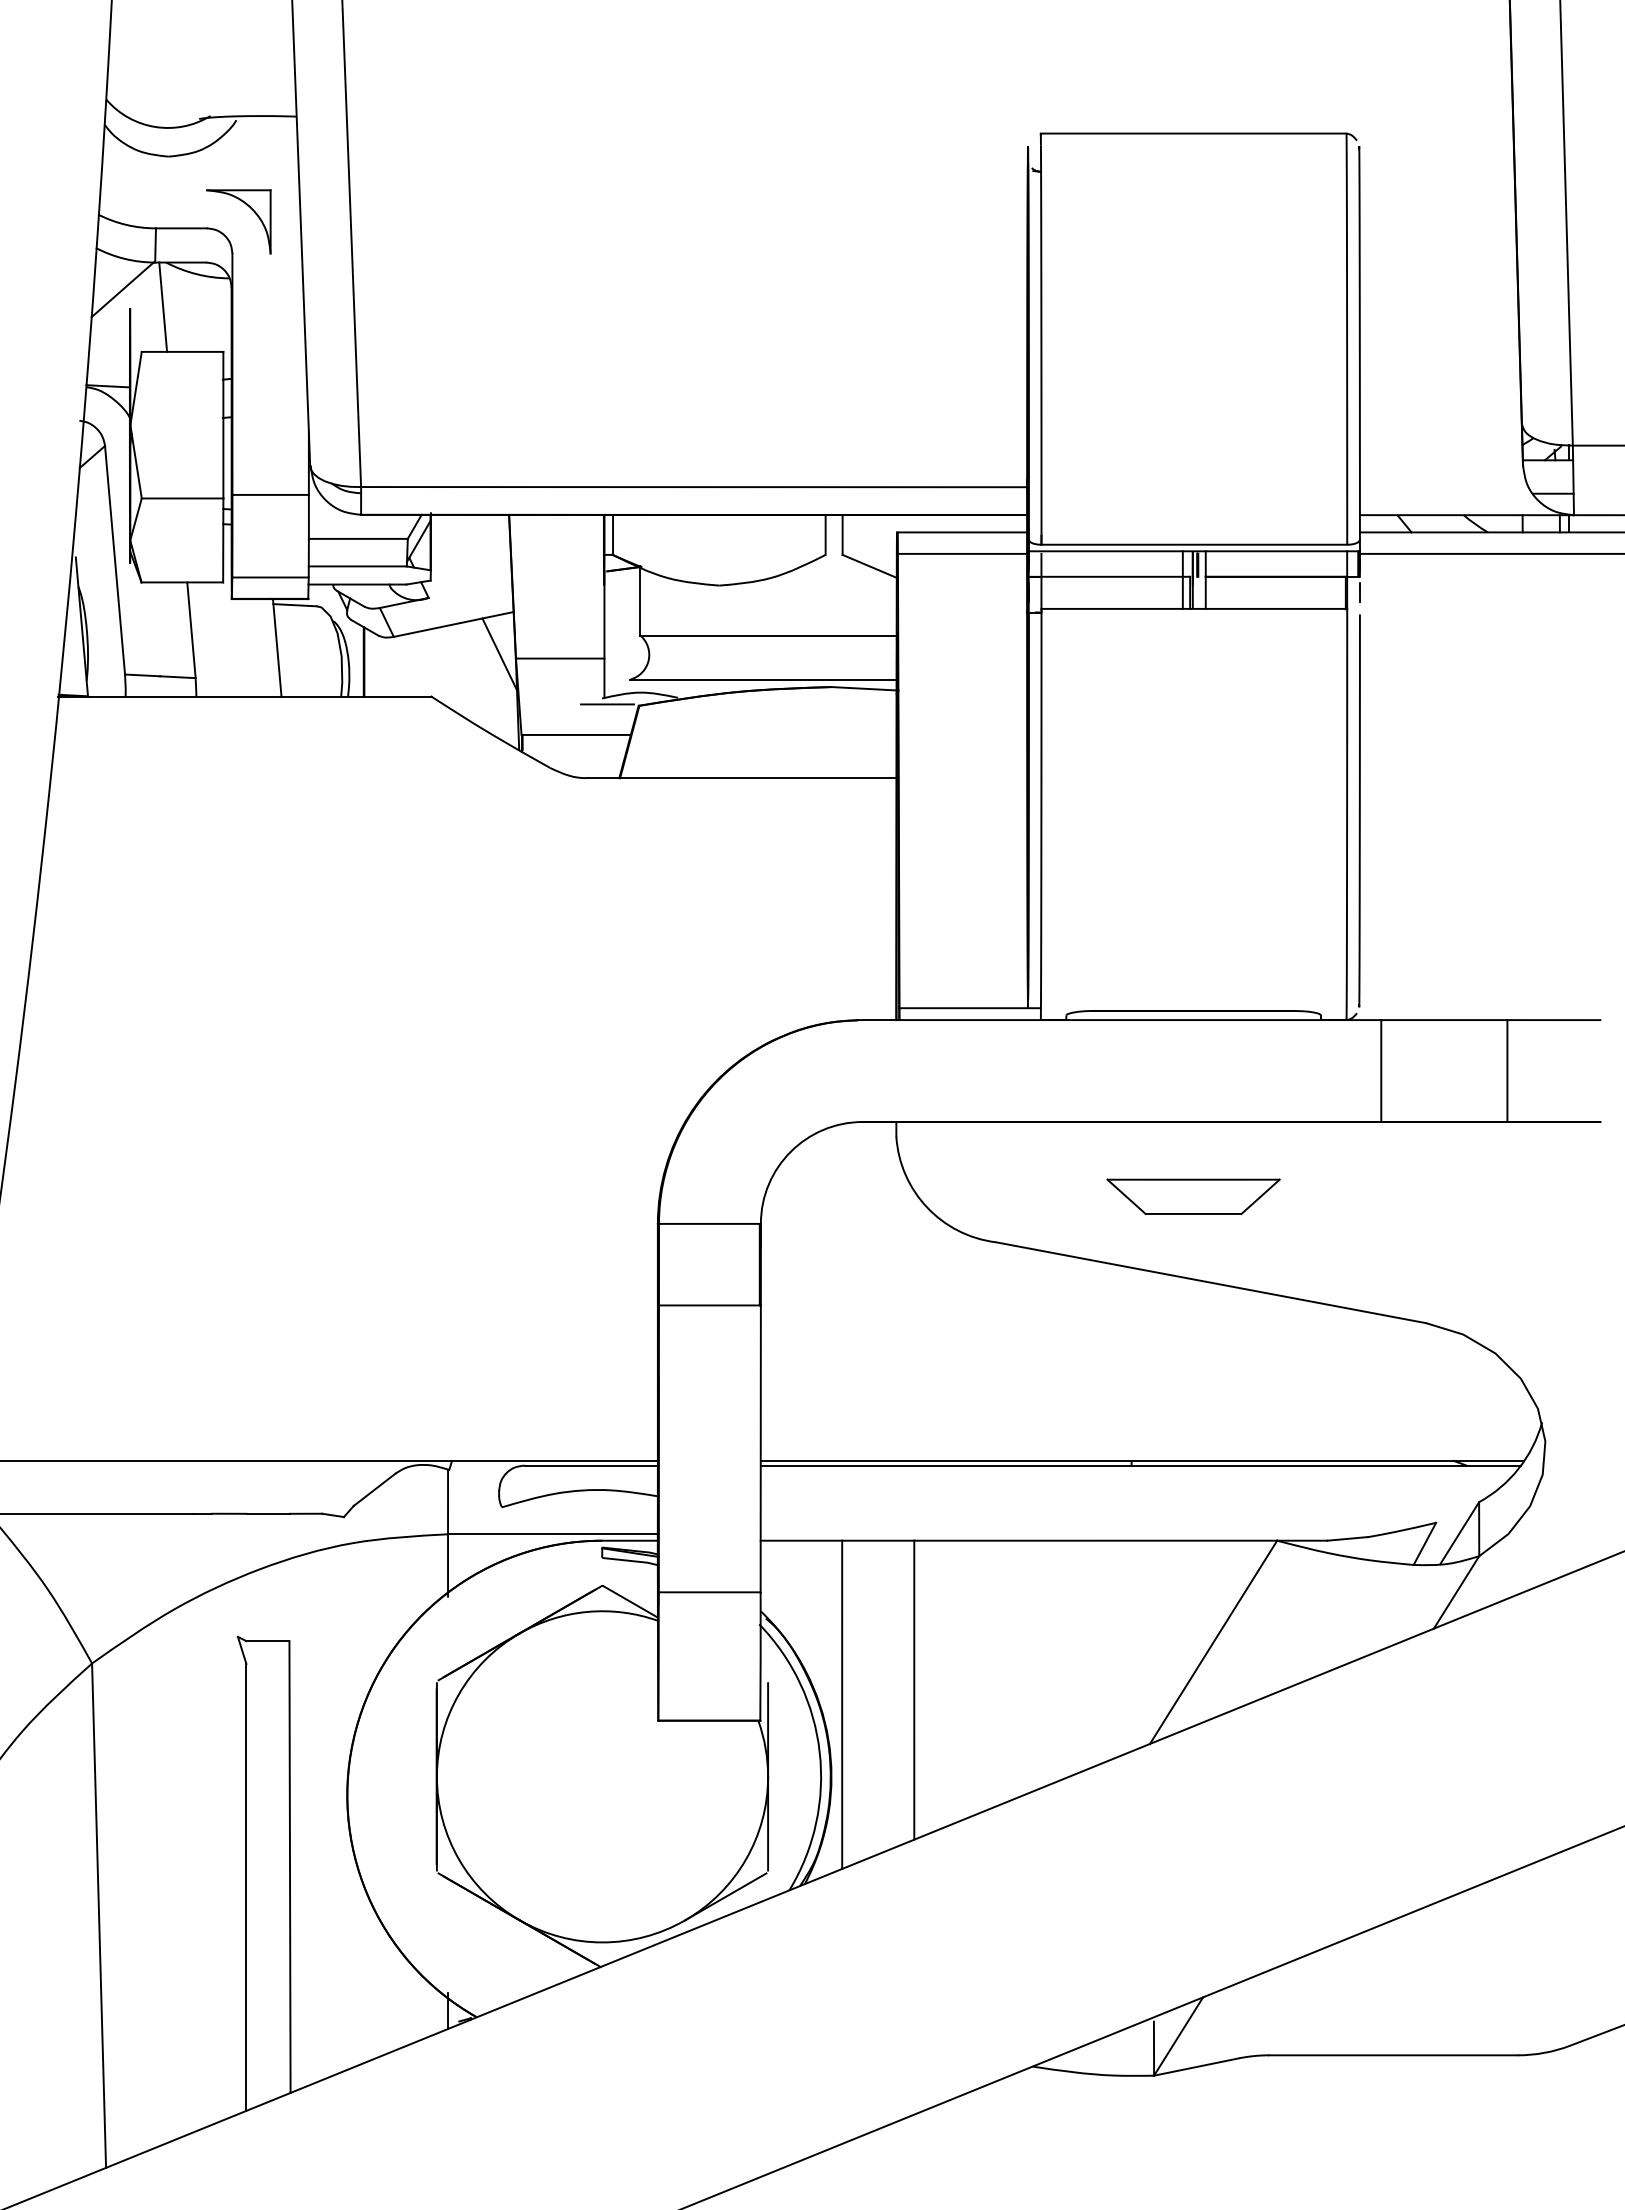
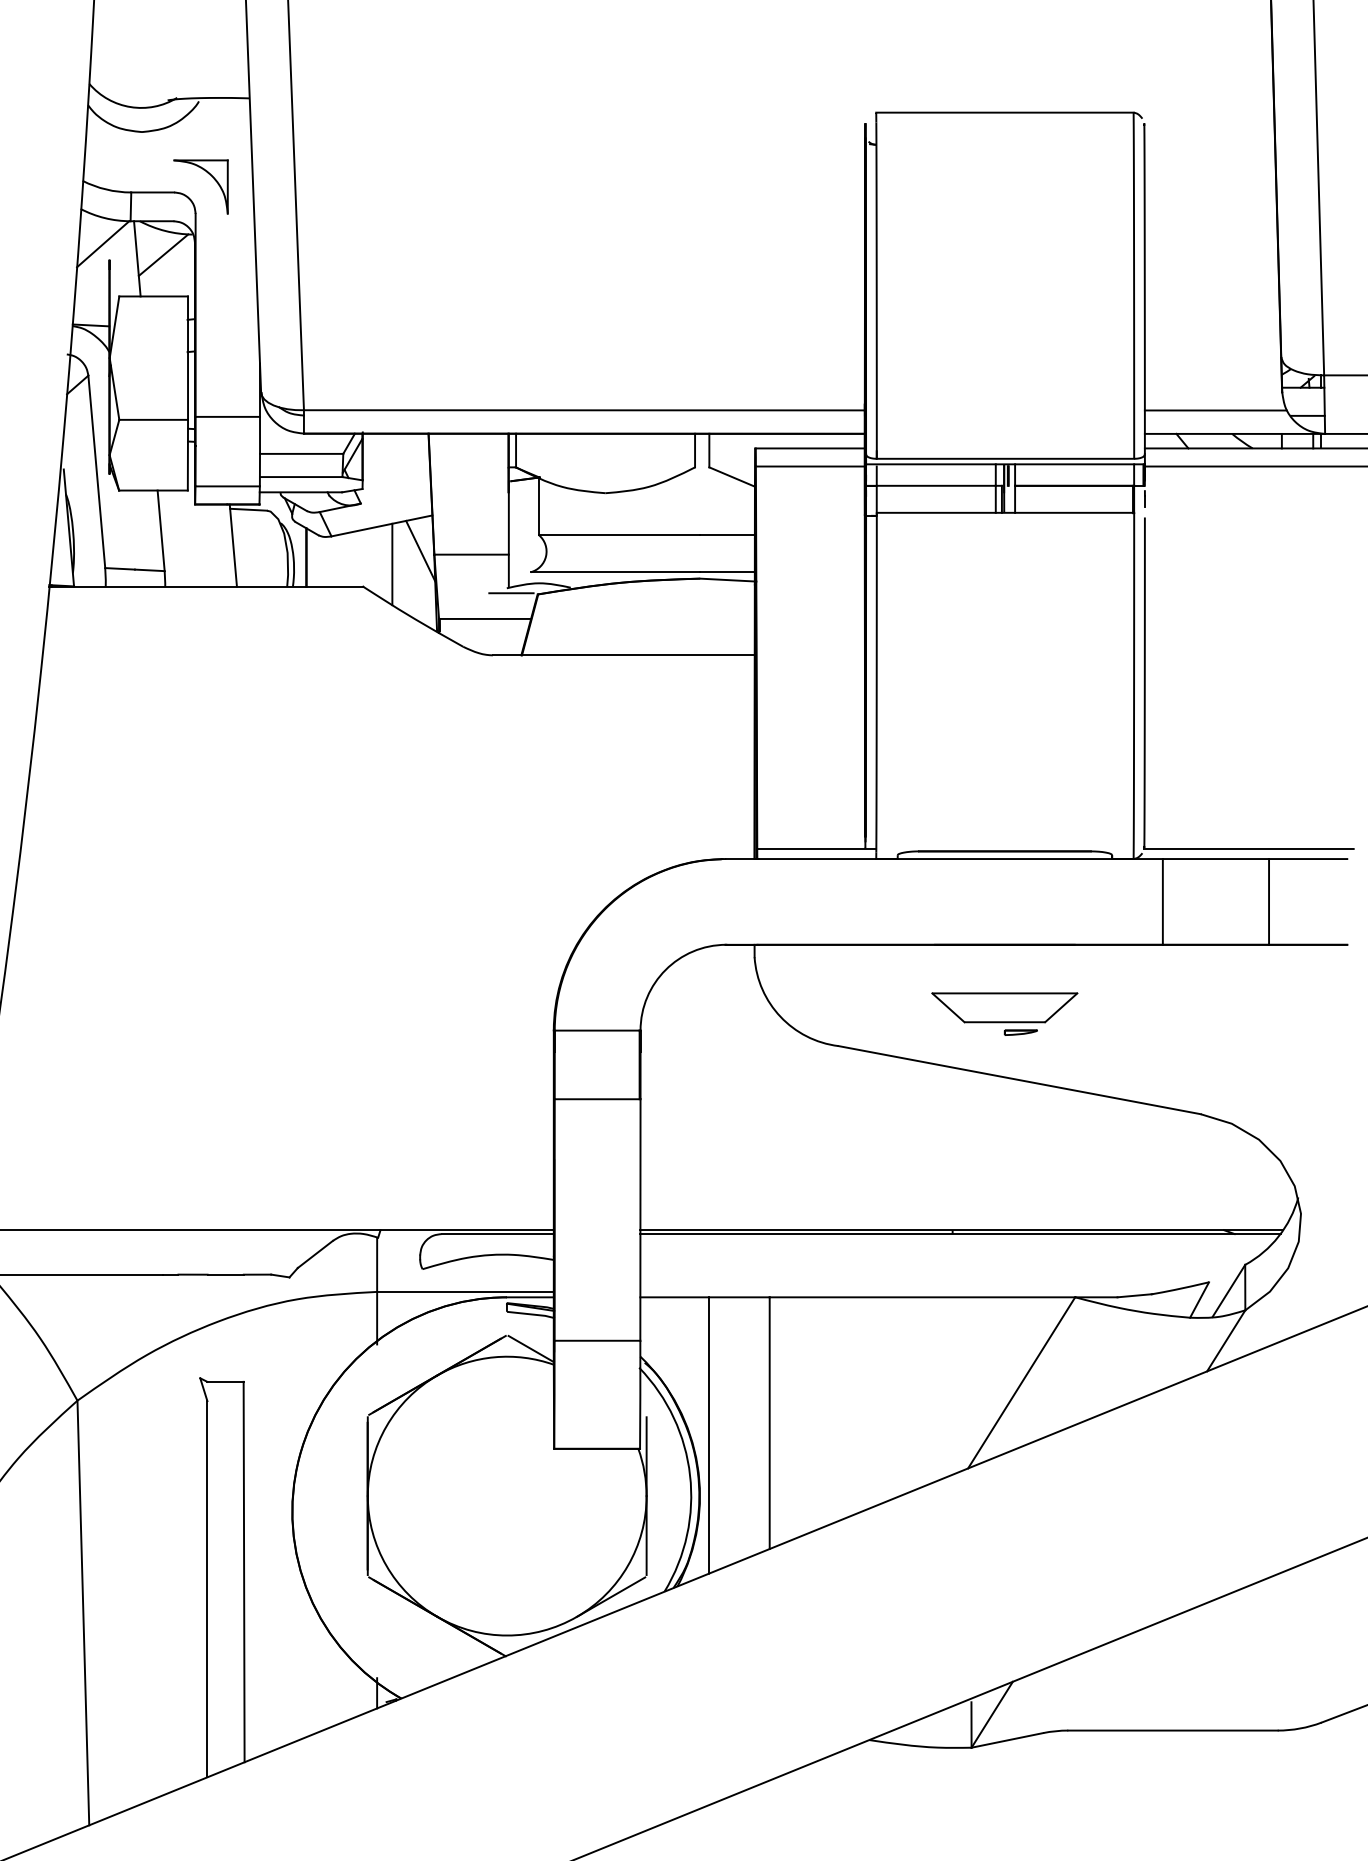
line: (193, 302) -> (162, 254), added
line: (1443, 487) -> (1215, 410), added
line: (466, 669) -> (392, 563), added
line: (1482, 1008) -> (1248, 849), added
part: (1212, 1226) -> (1020, 1032), added

